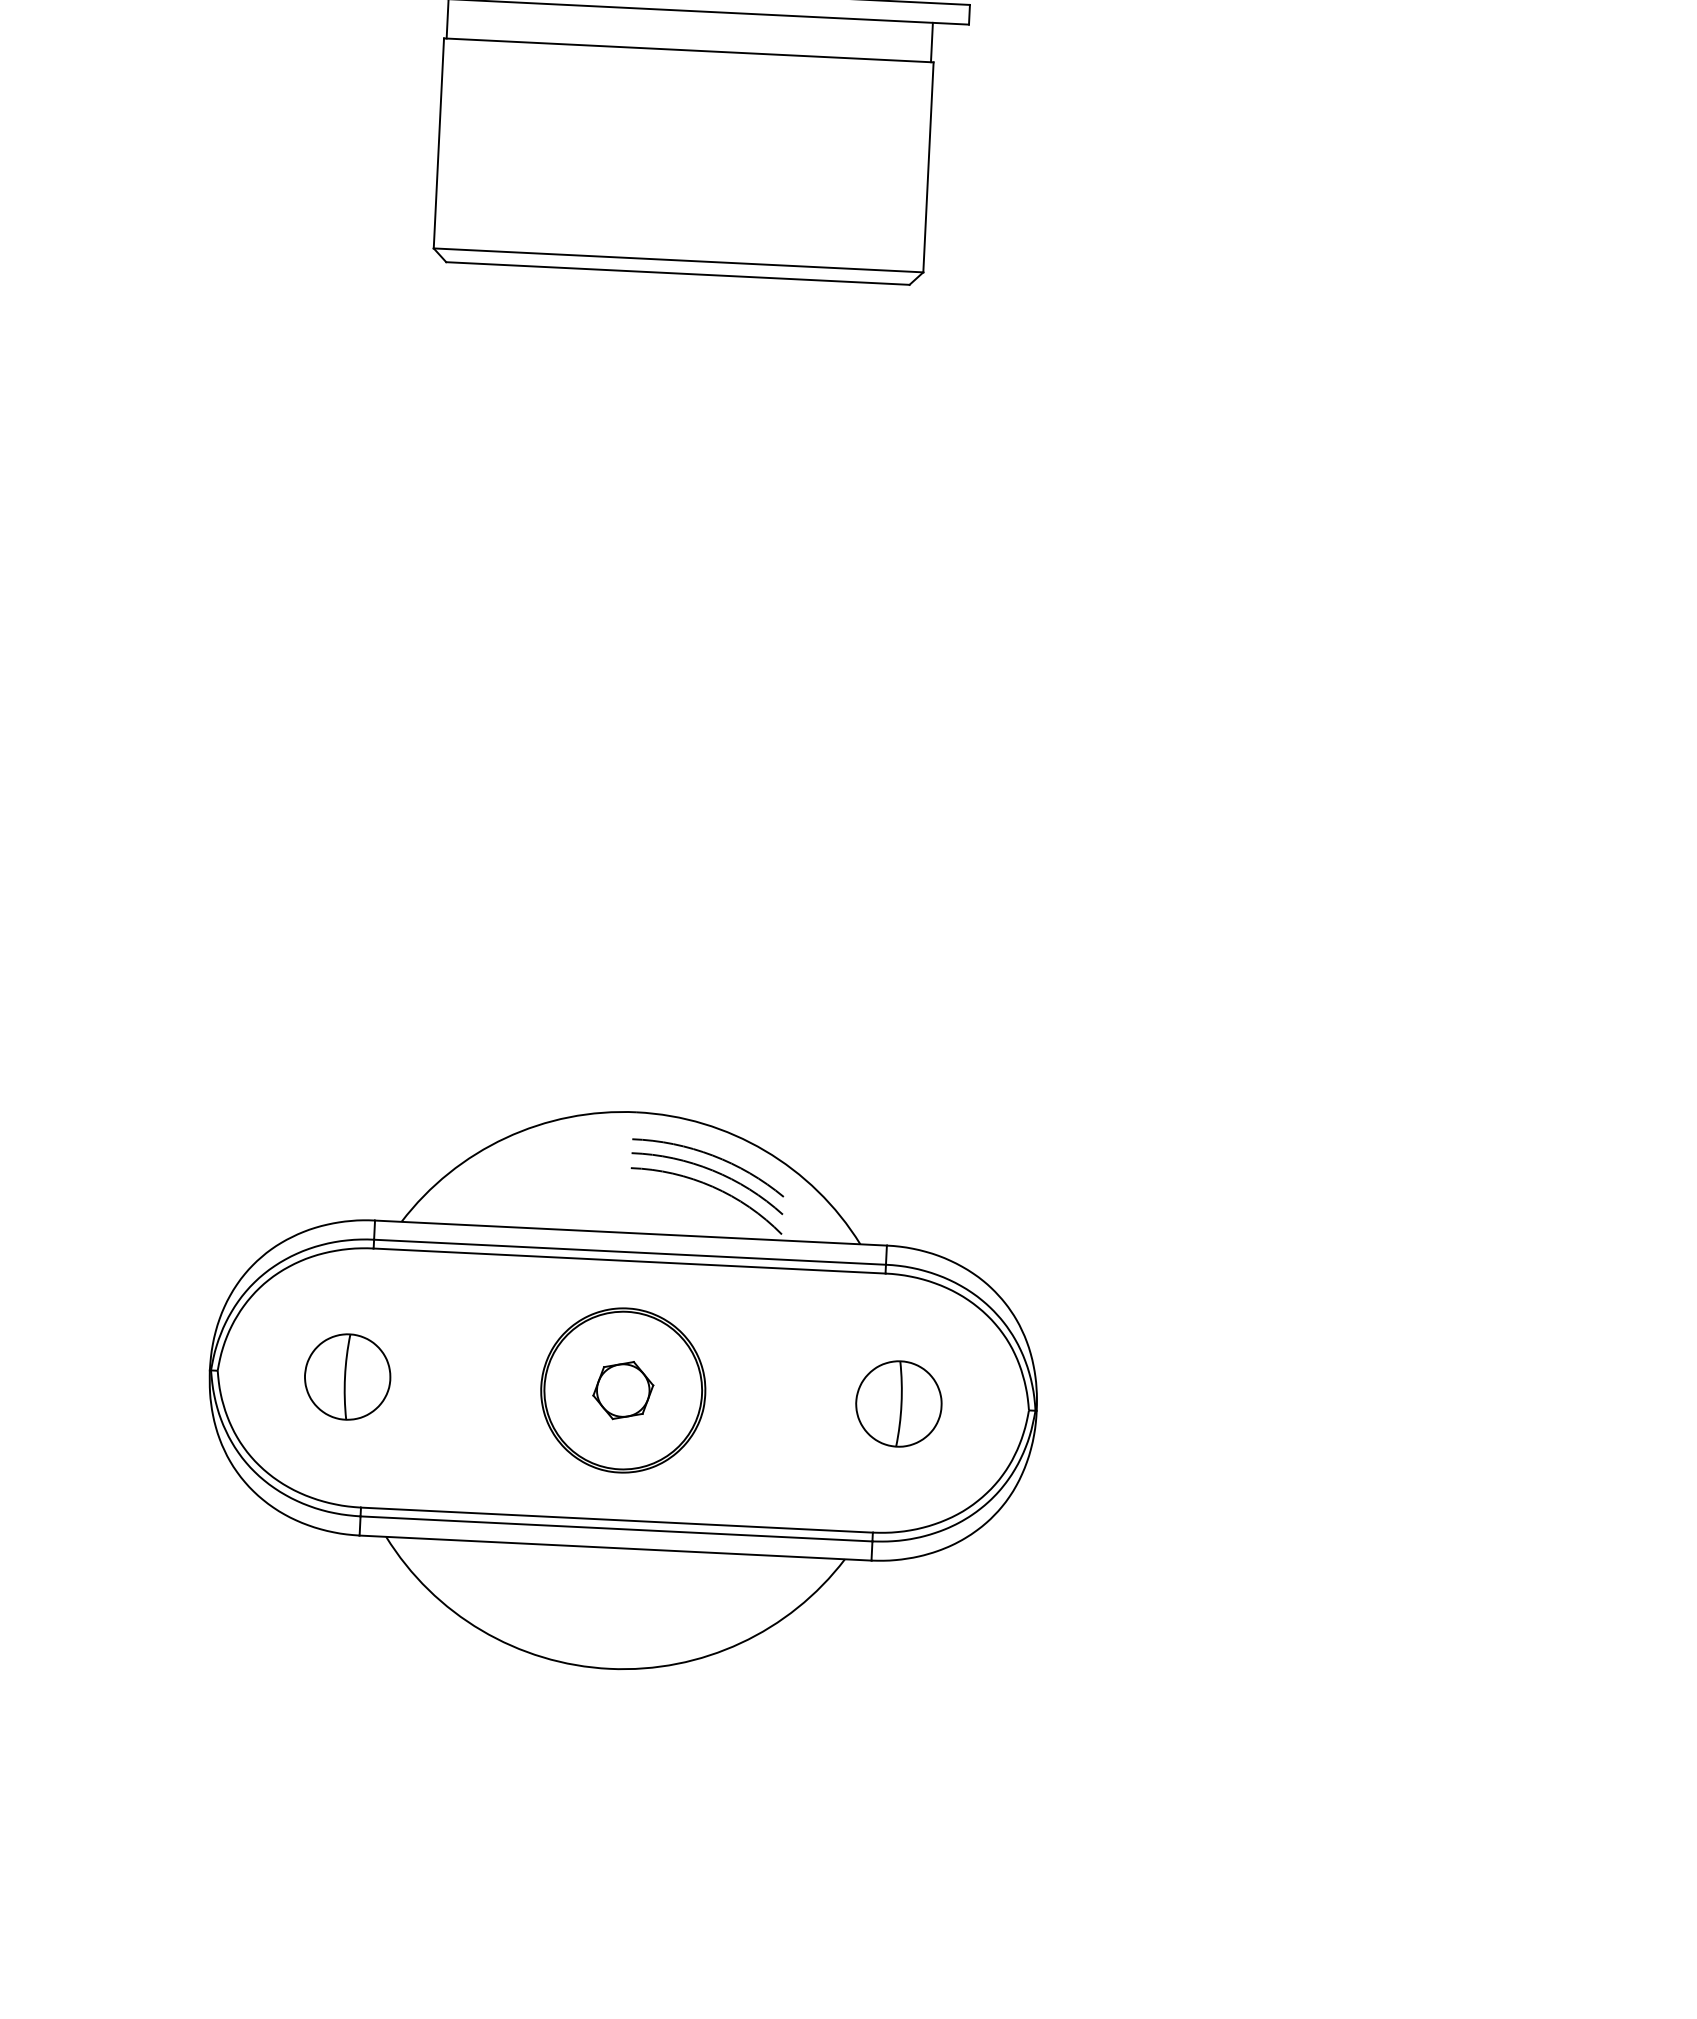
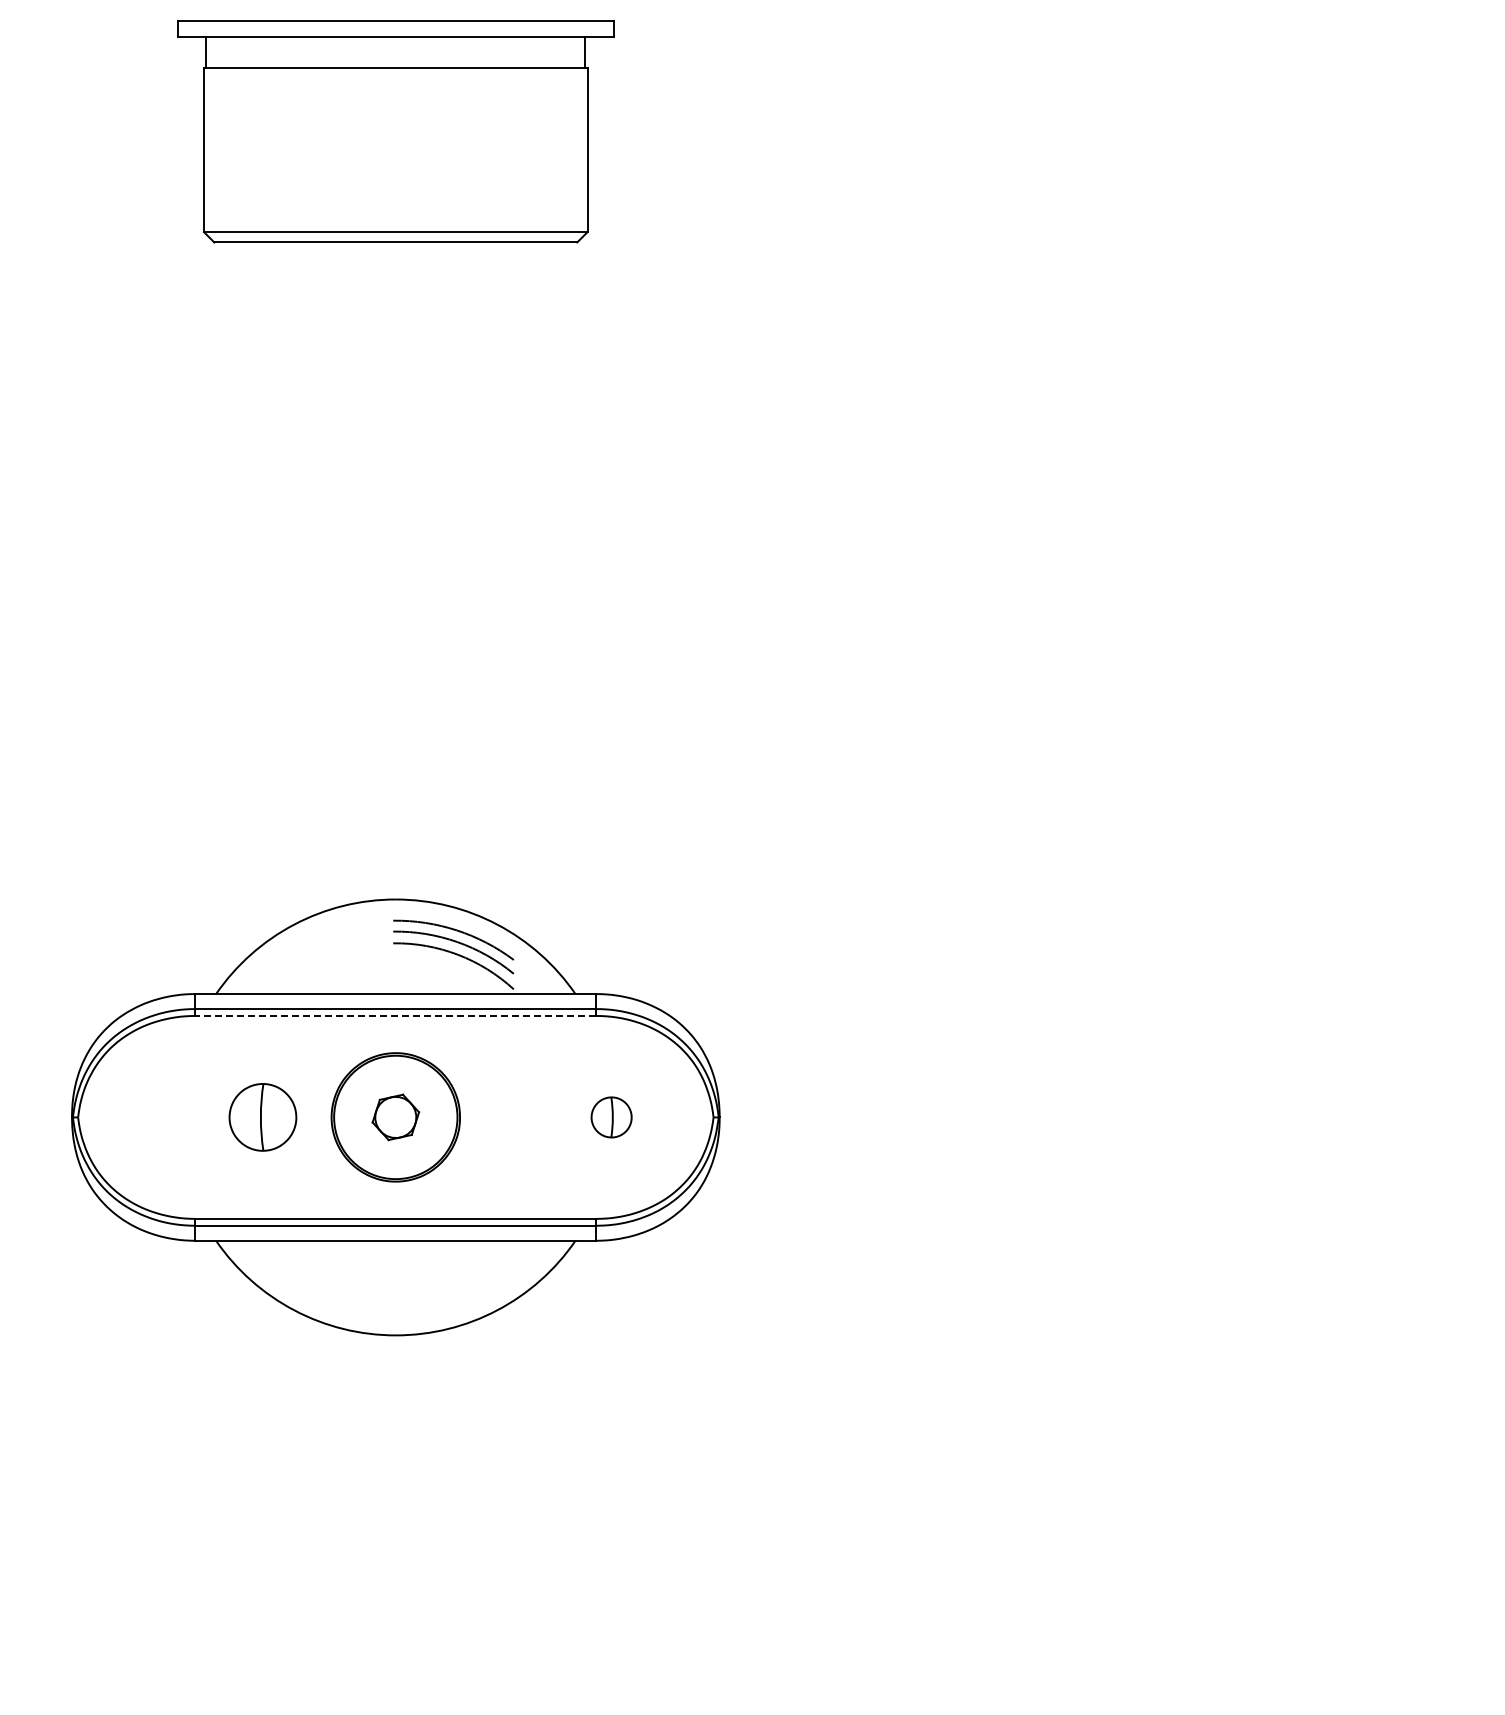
line: (629, 1260) -> (395, 1015), solid -> dashed
part: (347, 1377) -> (262, 1117), moved
part: (898, 1404) -> (611, 1117), size x0.6

